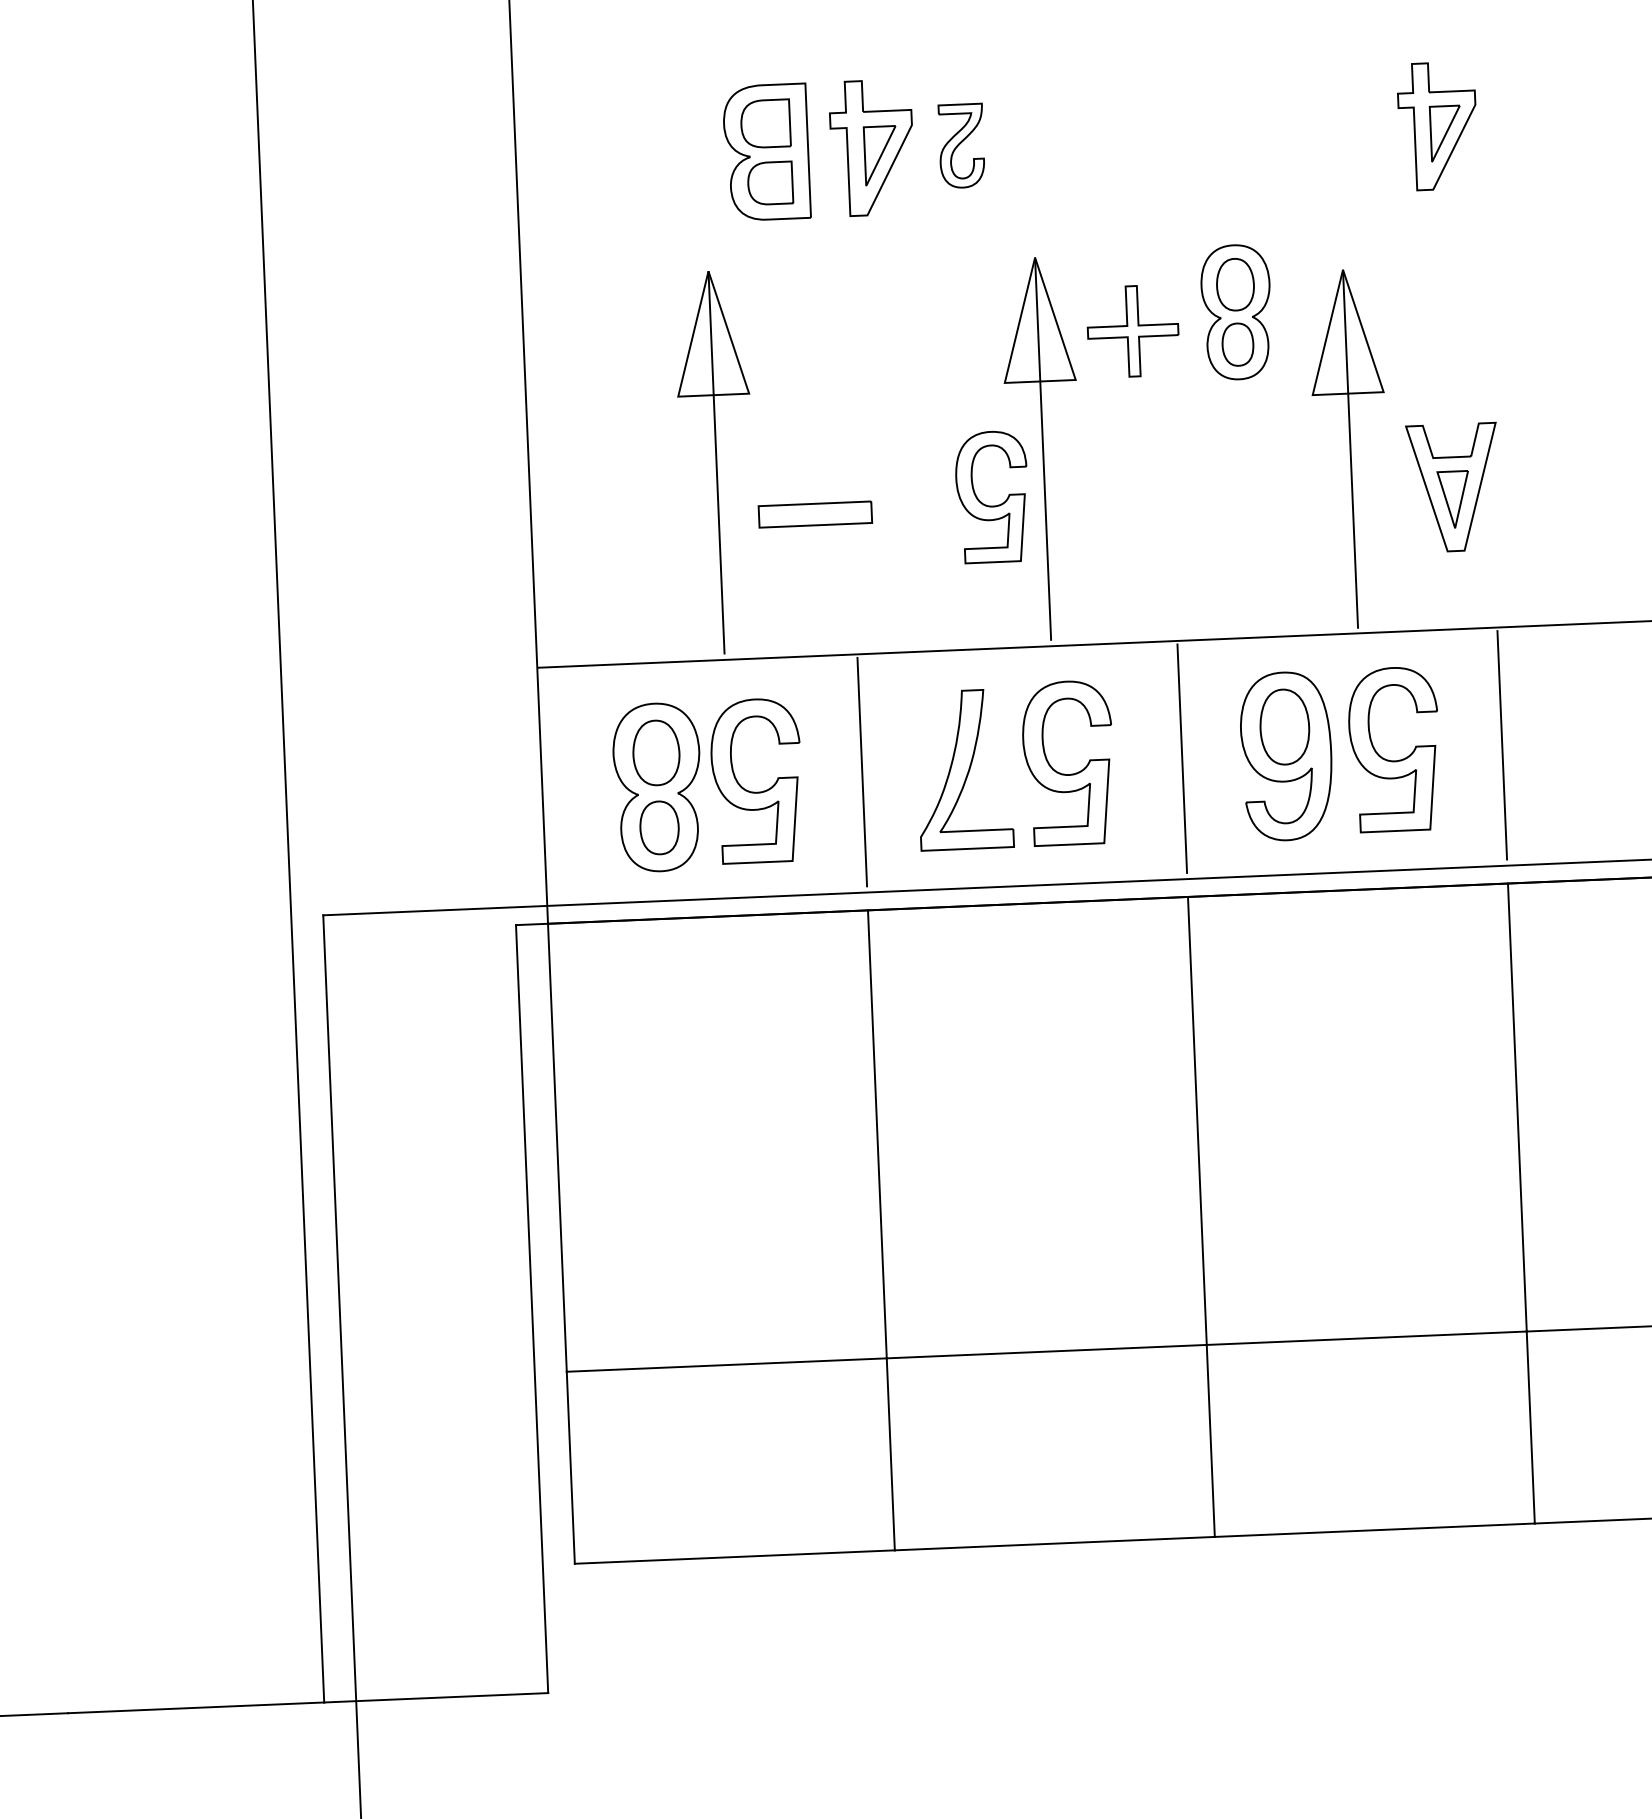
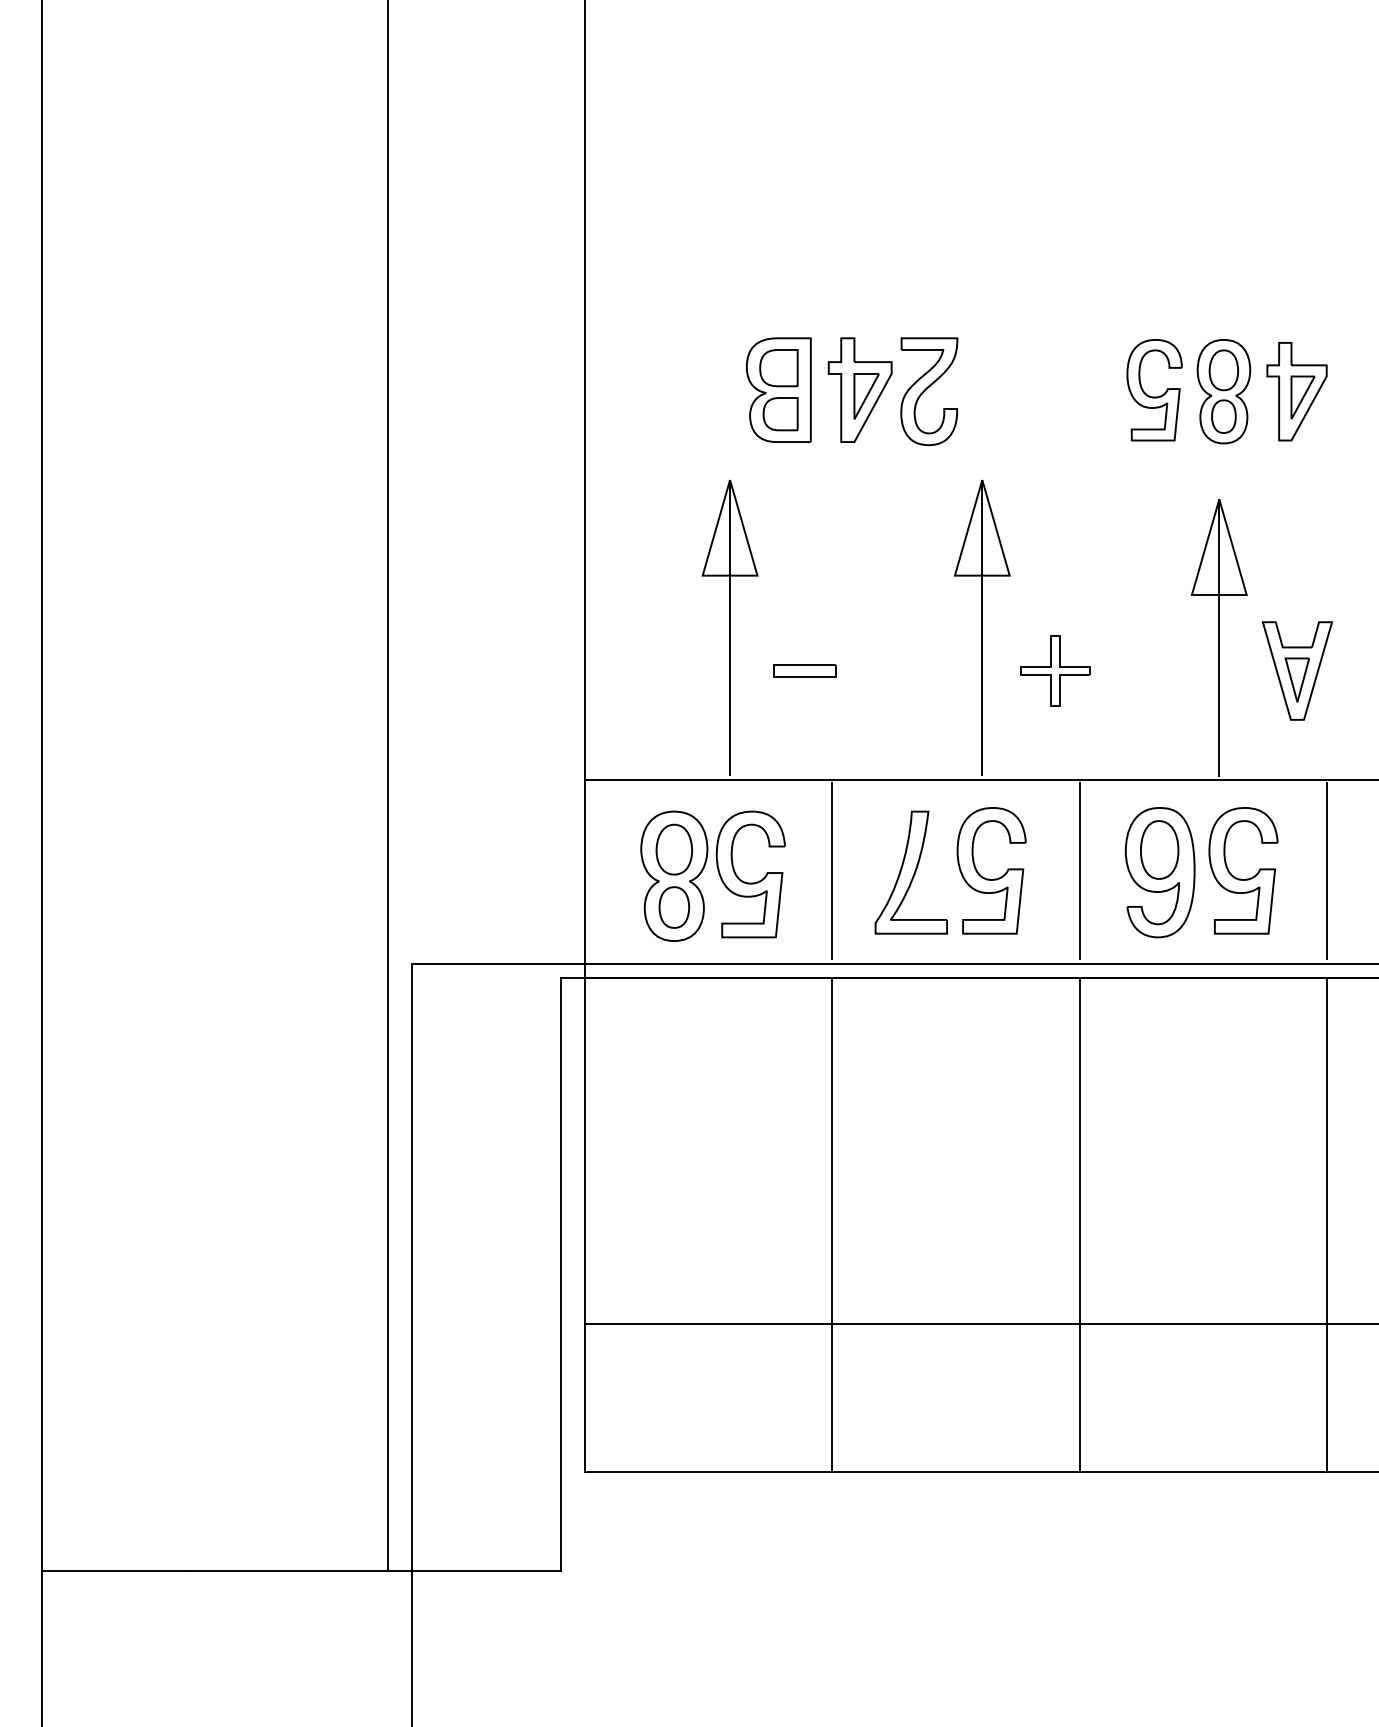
part: (961, 145) -> (929, 391), size x1.67
part: (1236, 312) -> (1223, 391), moved
part: (1133, 330) -> (1055, 670), moved
part: (992, 497) -> (1154, 390), moved
part: (815, 513) -> (804, 670), size x0.71

